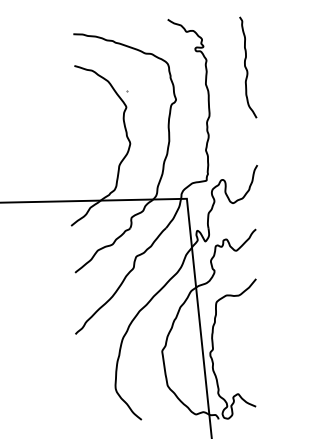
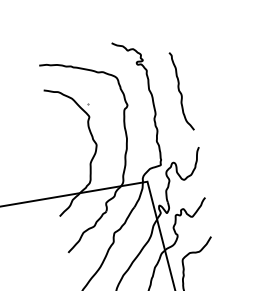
curve: (247, 68) -> (181, 92), moved

